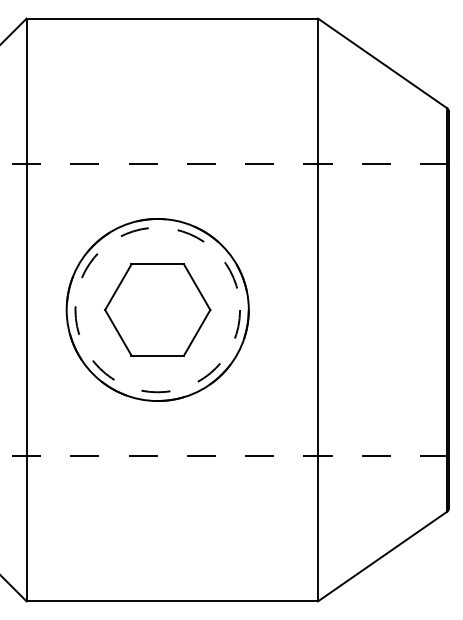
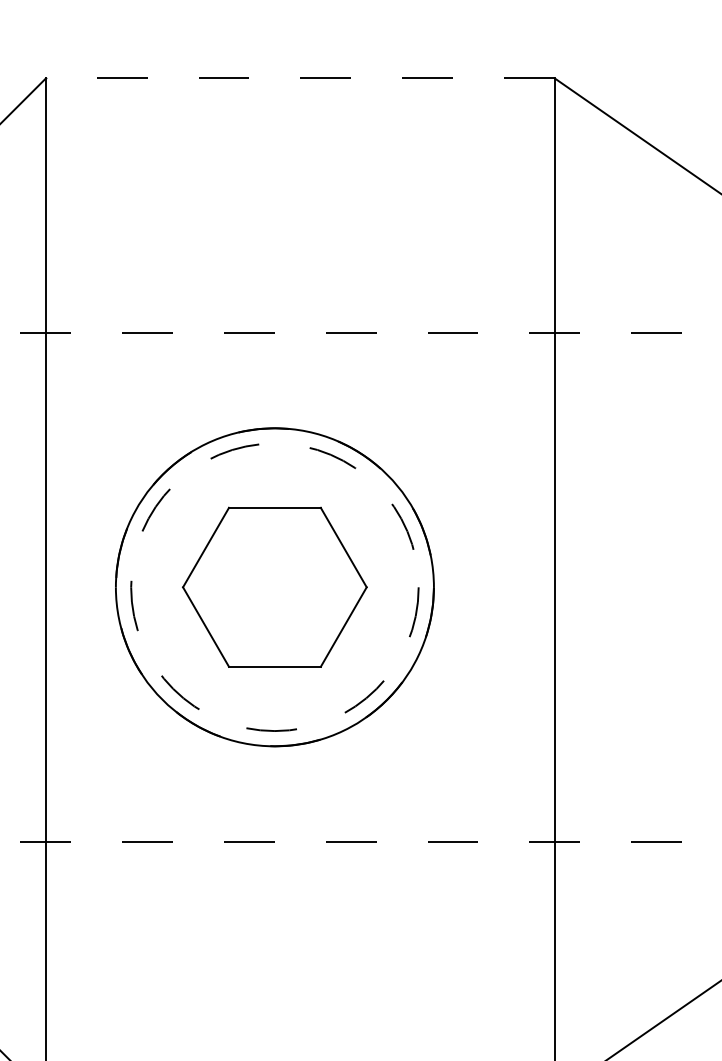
line: (172, 18) -> (300, 78), solid -> dashed

